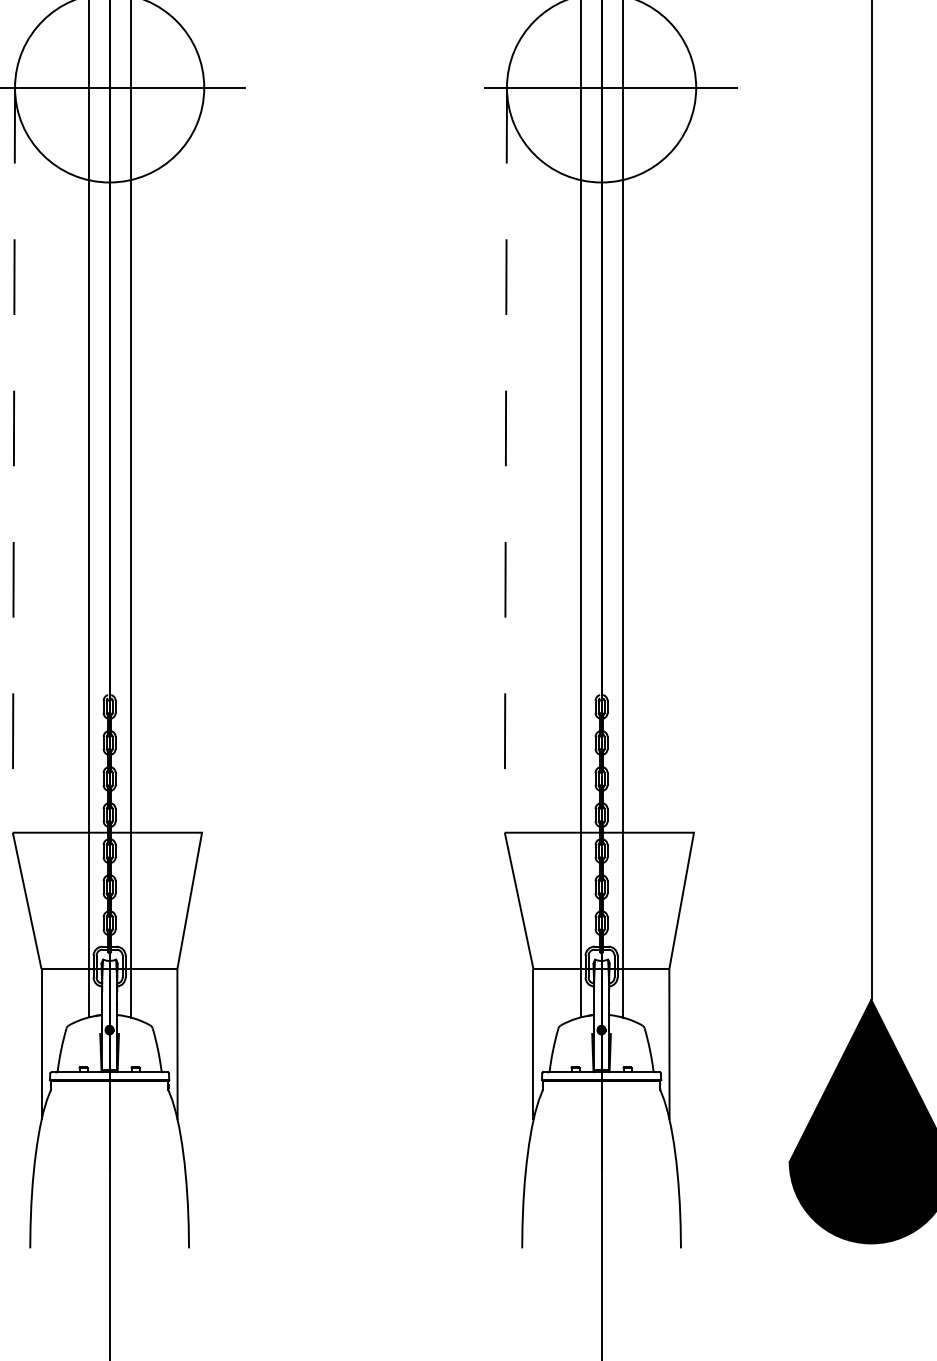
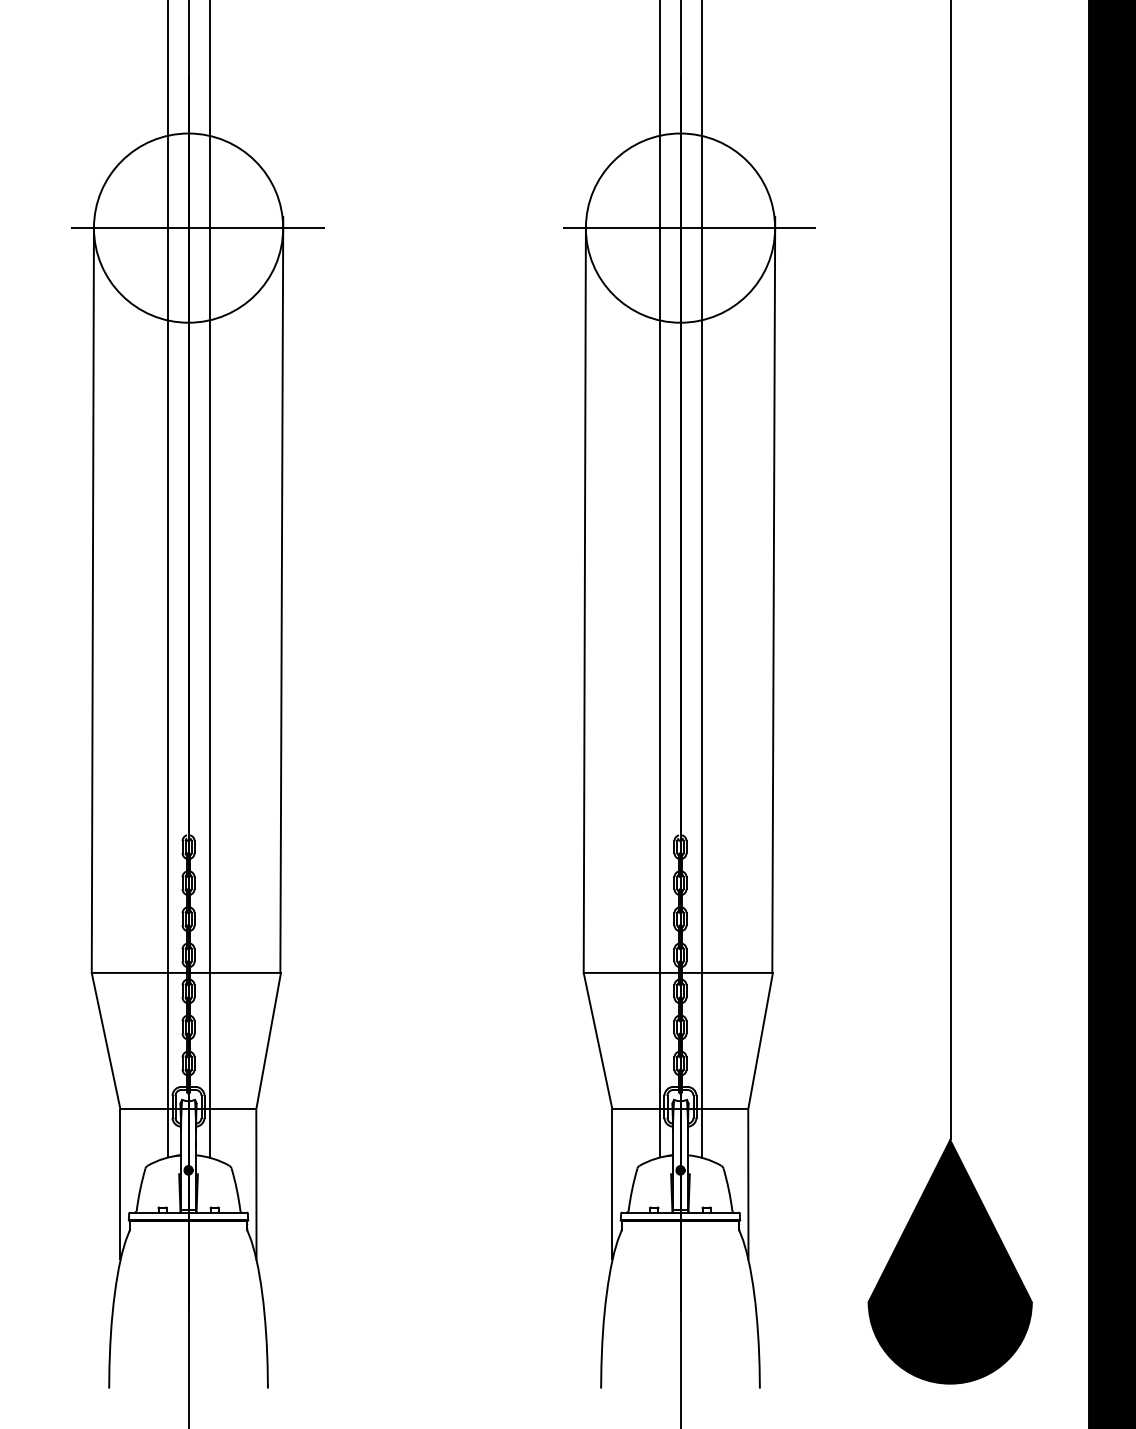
line: (202, 454) -> (281, 594), added
line: (694, 454) -> (773, 594), added
line: (13, 461) -> (92, 601), dashed -> solid
line: (505, 461) -> (584, 601), dashed -> solid

